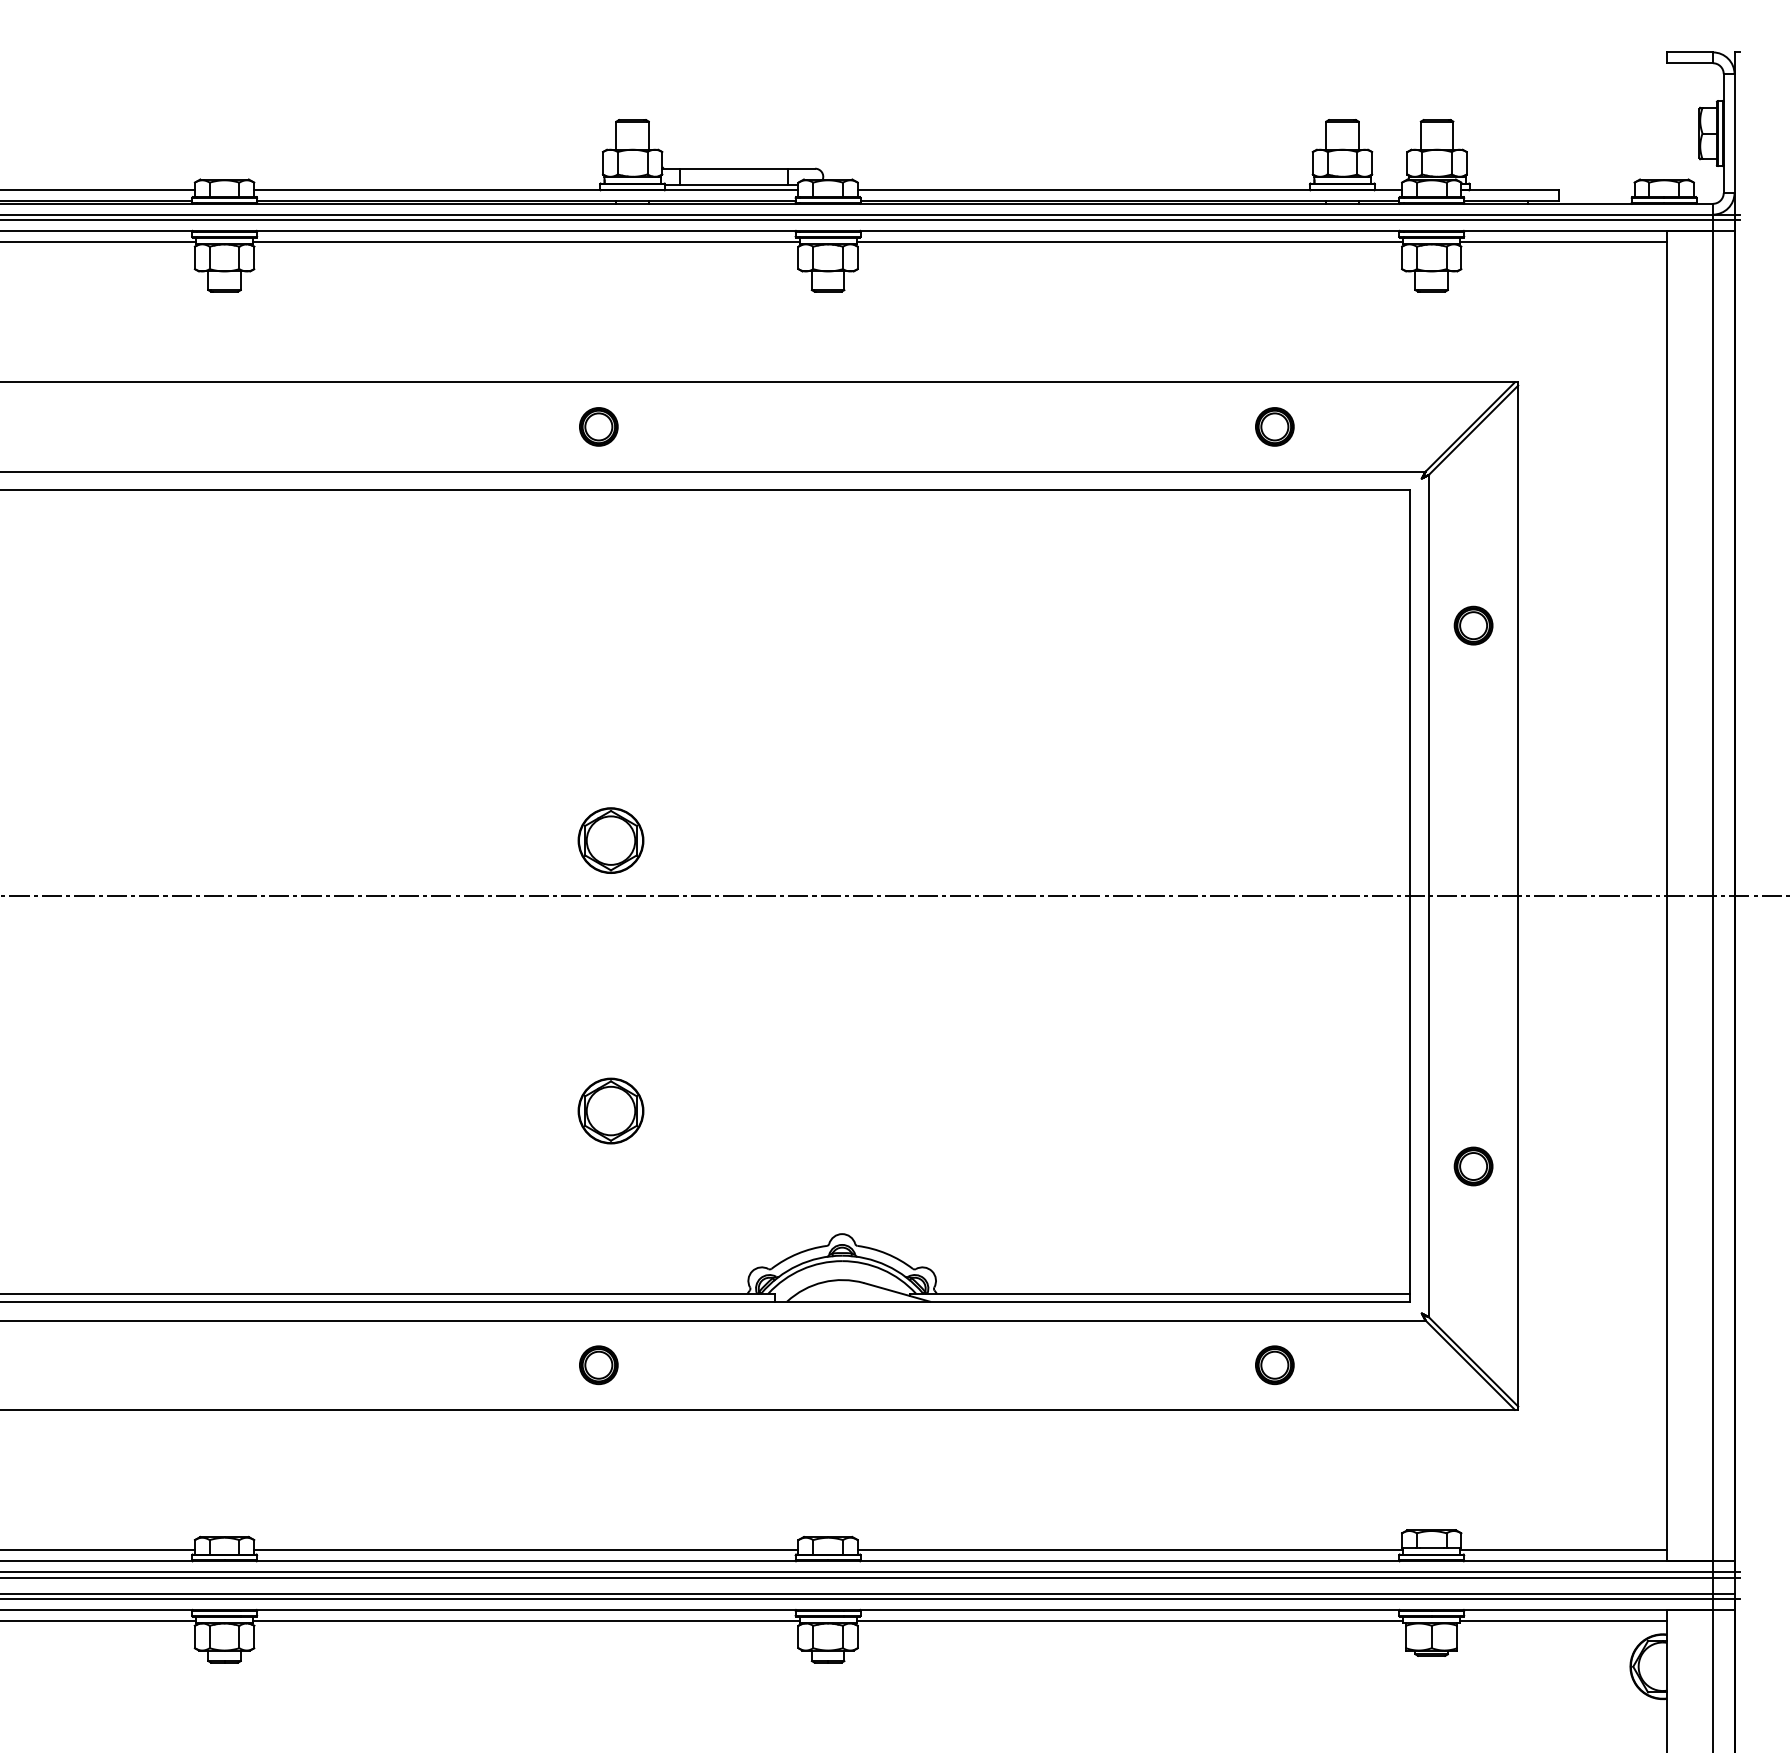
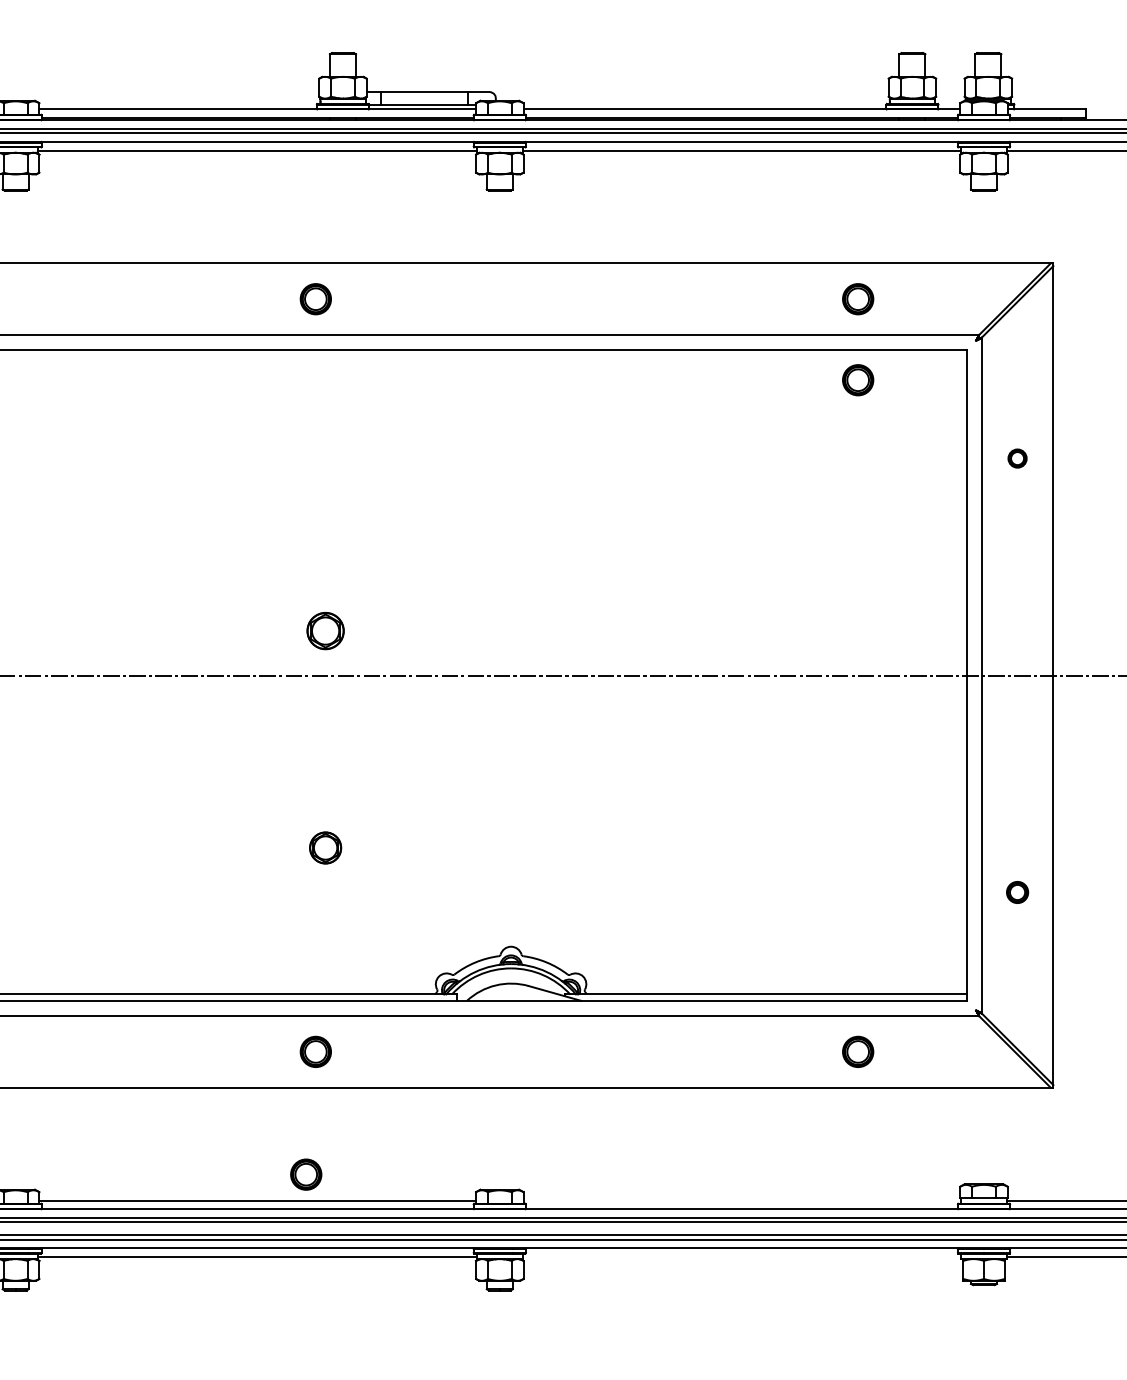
part: (1274, 527) -> (857, 379), added
part: (1473, 625) -> (1017, 458), size x0.6
part: (610, 840) -> (325, 630), size x0.7
part: (610, 1110) -> (325, 847), size x0.6
part: (1473, 1166) -> (1017, 892), size x0.7
part: (586, 1518) -> (305, 1174), added
line: (1130, 1550) -> (742, 1200), removed
line: (1129, 1620) -> (741, 1256), removed

